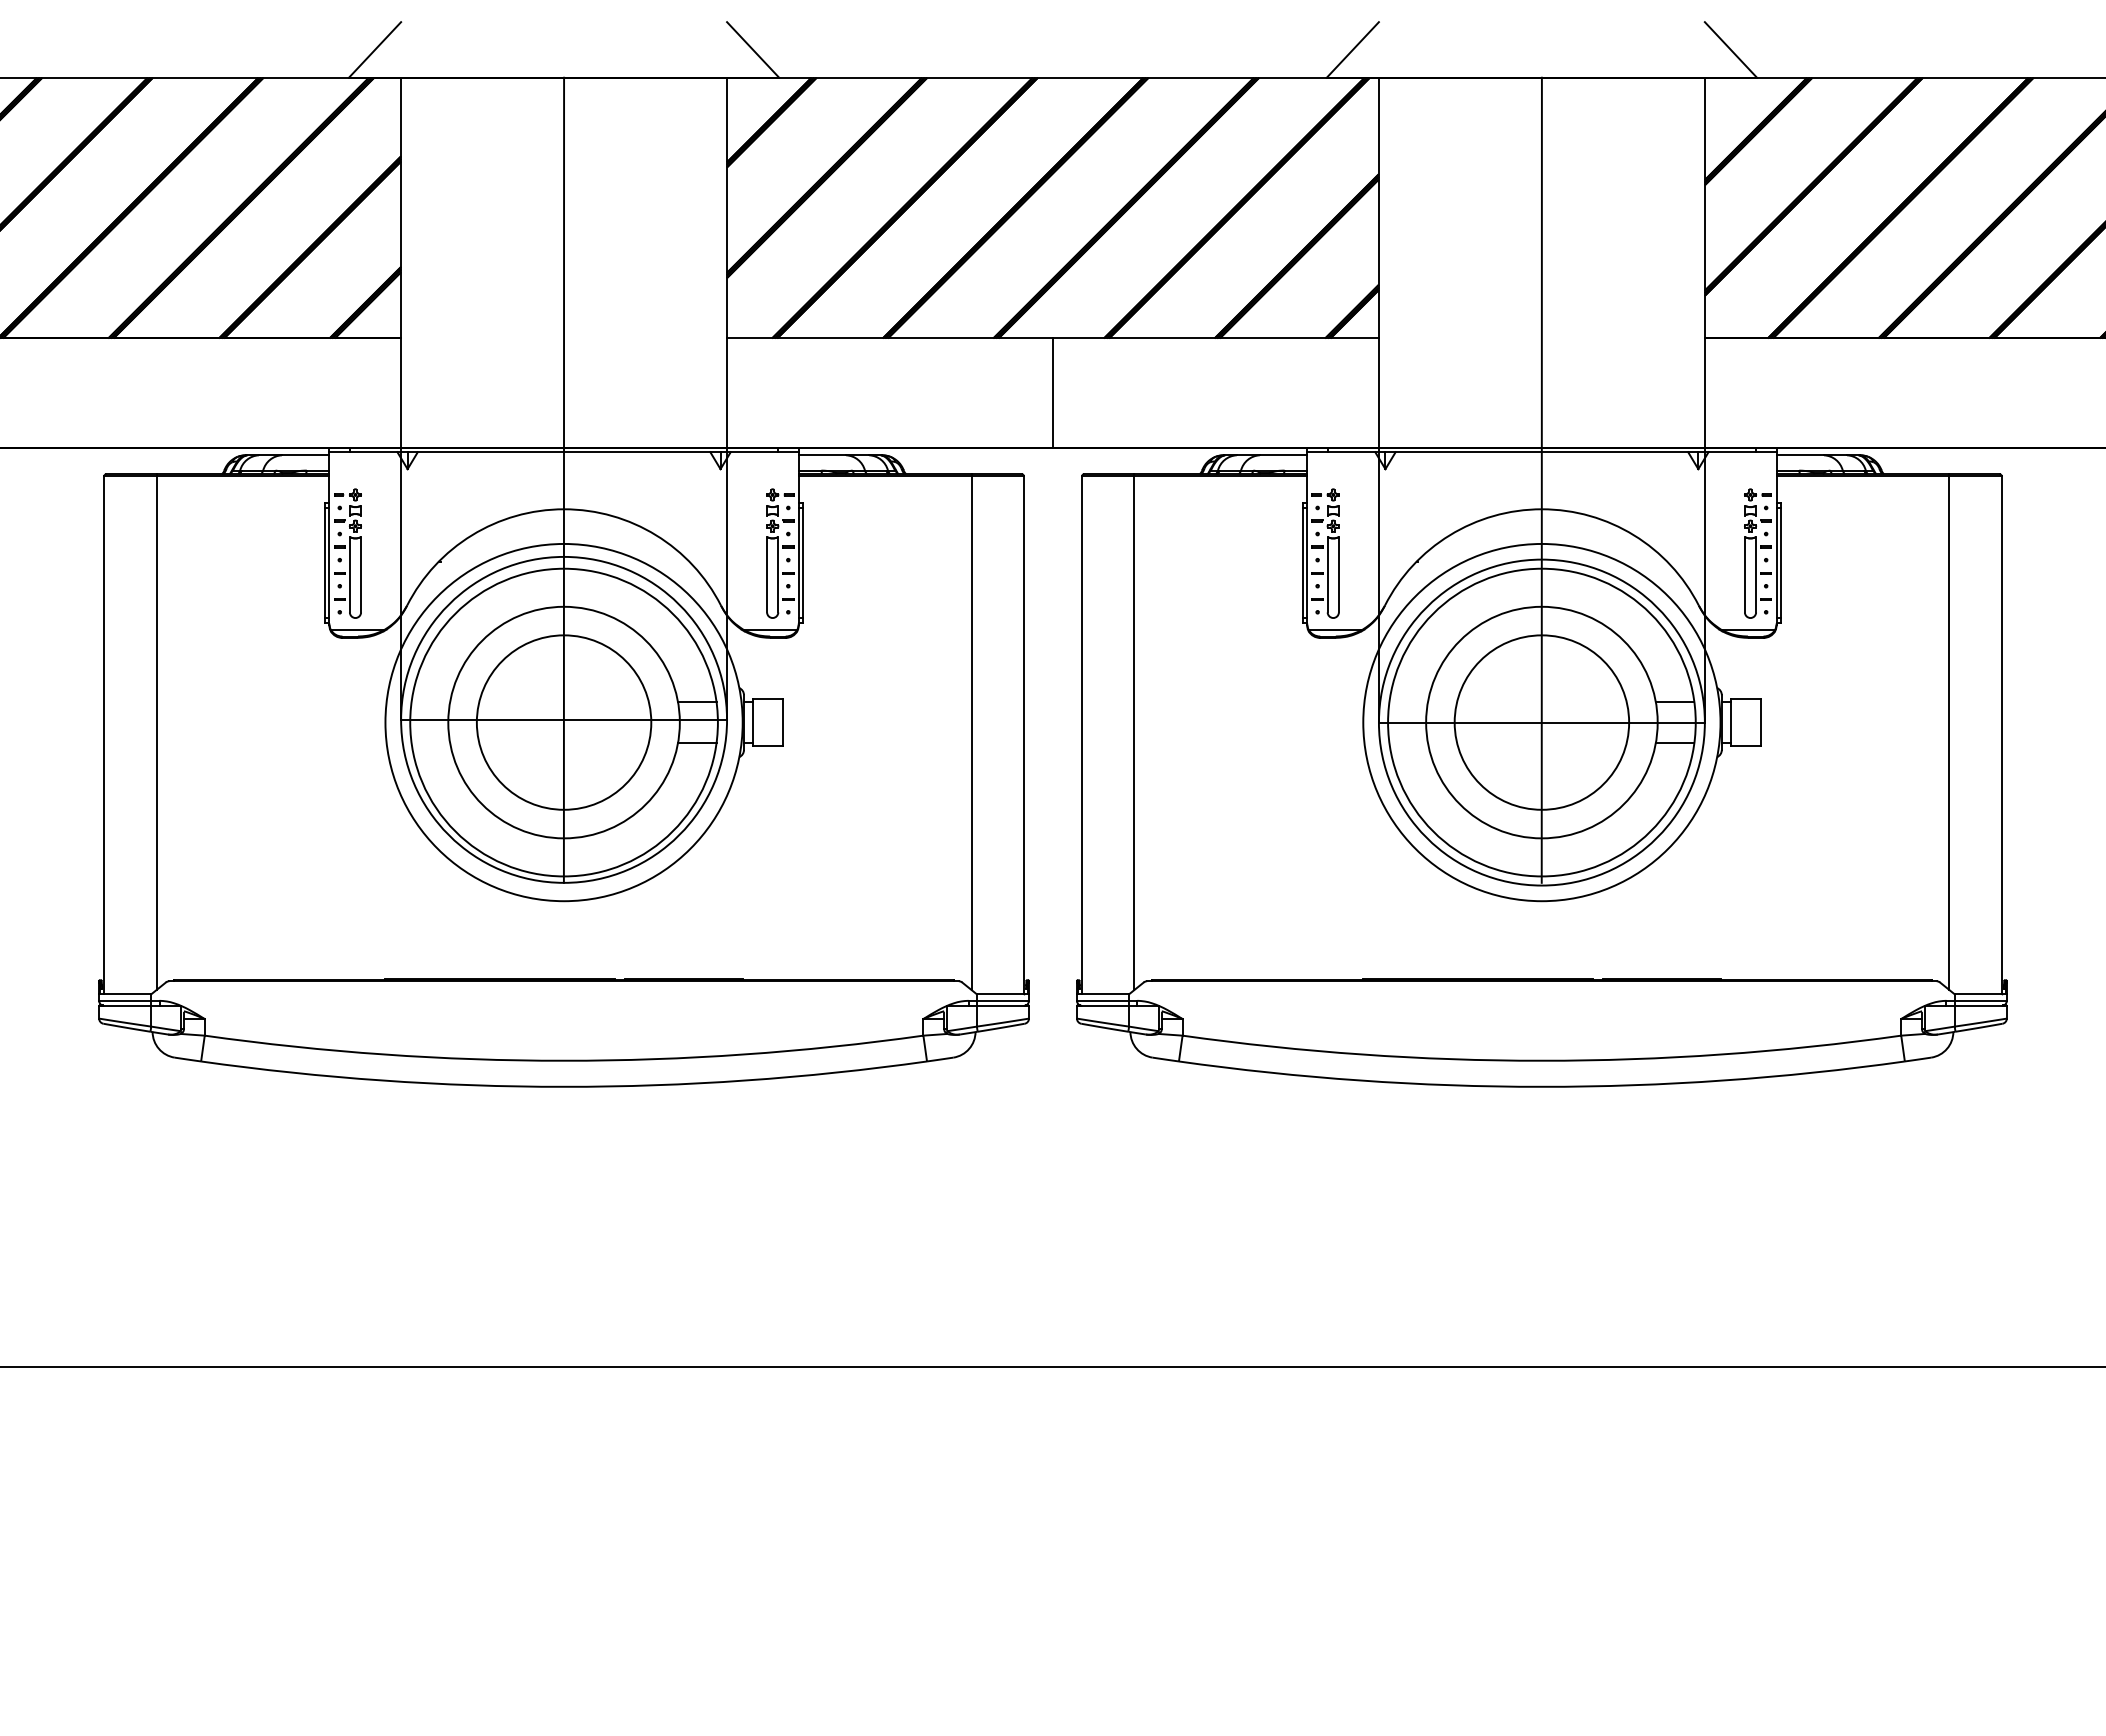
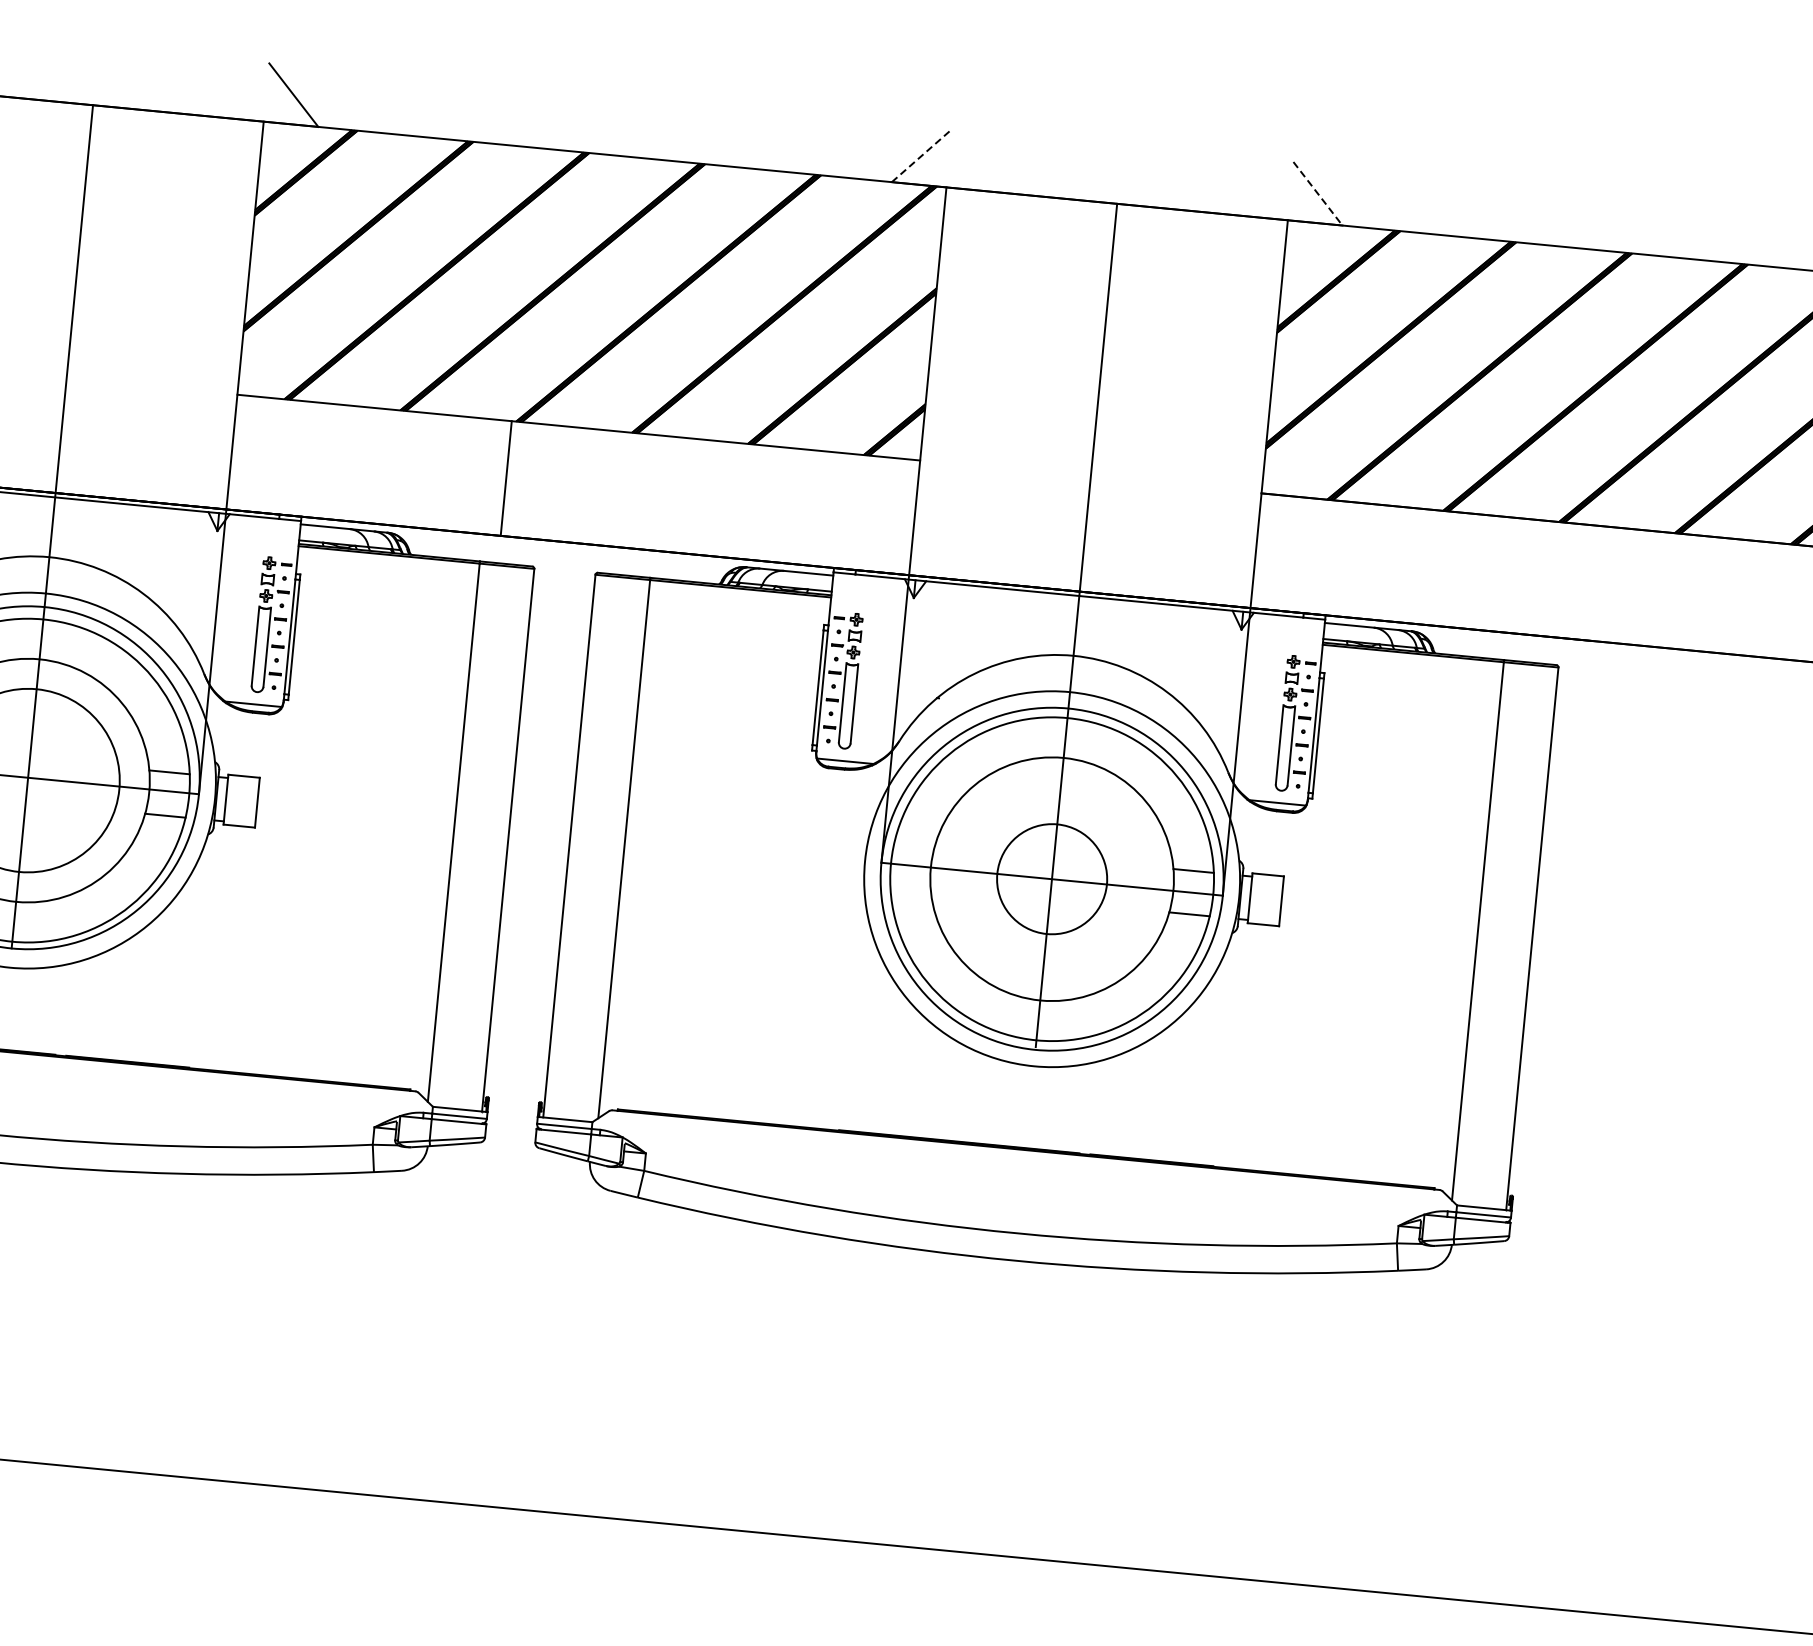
line: (1353, 49) -> (922, 155), solid -> dashed
line: (1731, 50) -> (1318, 194), solid -> dashed
line: (1052, 393) -> (505, 478), moved
circle: (1541, 722) -> (1051, 879), size x0.6

